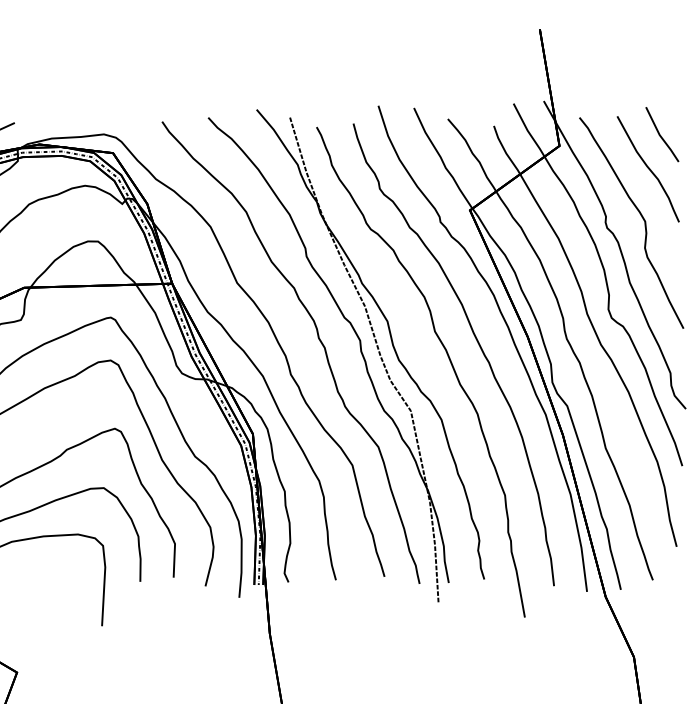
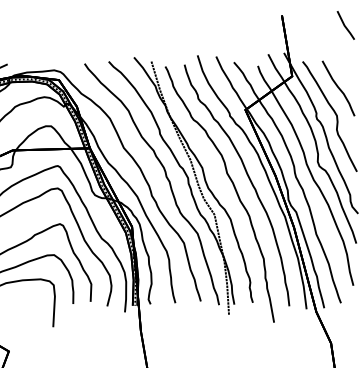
line: (661, 134) -> (345, 25), moved

